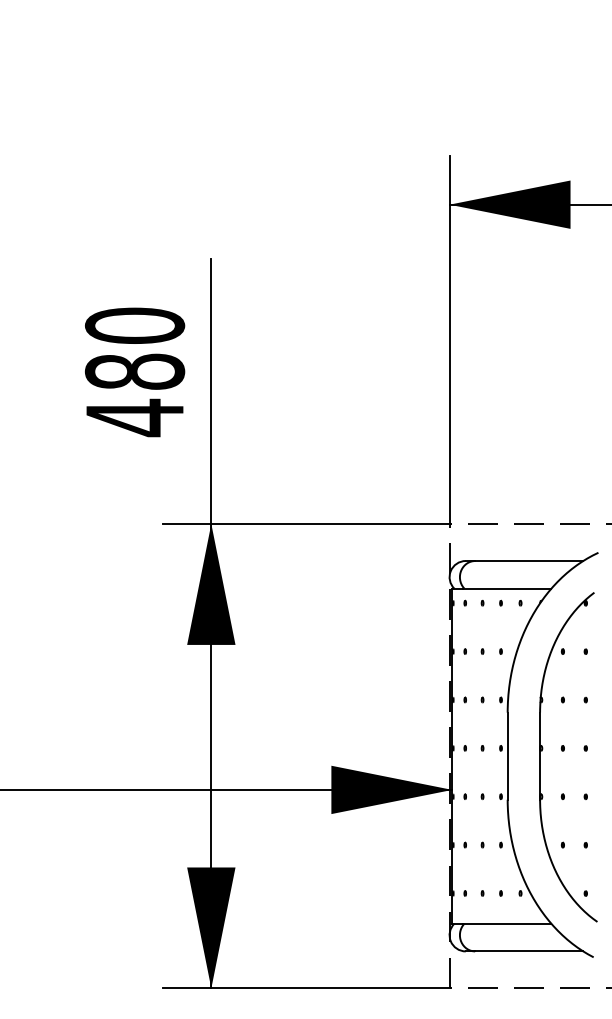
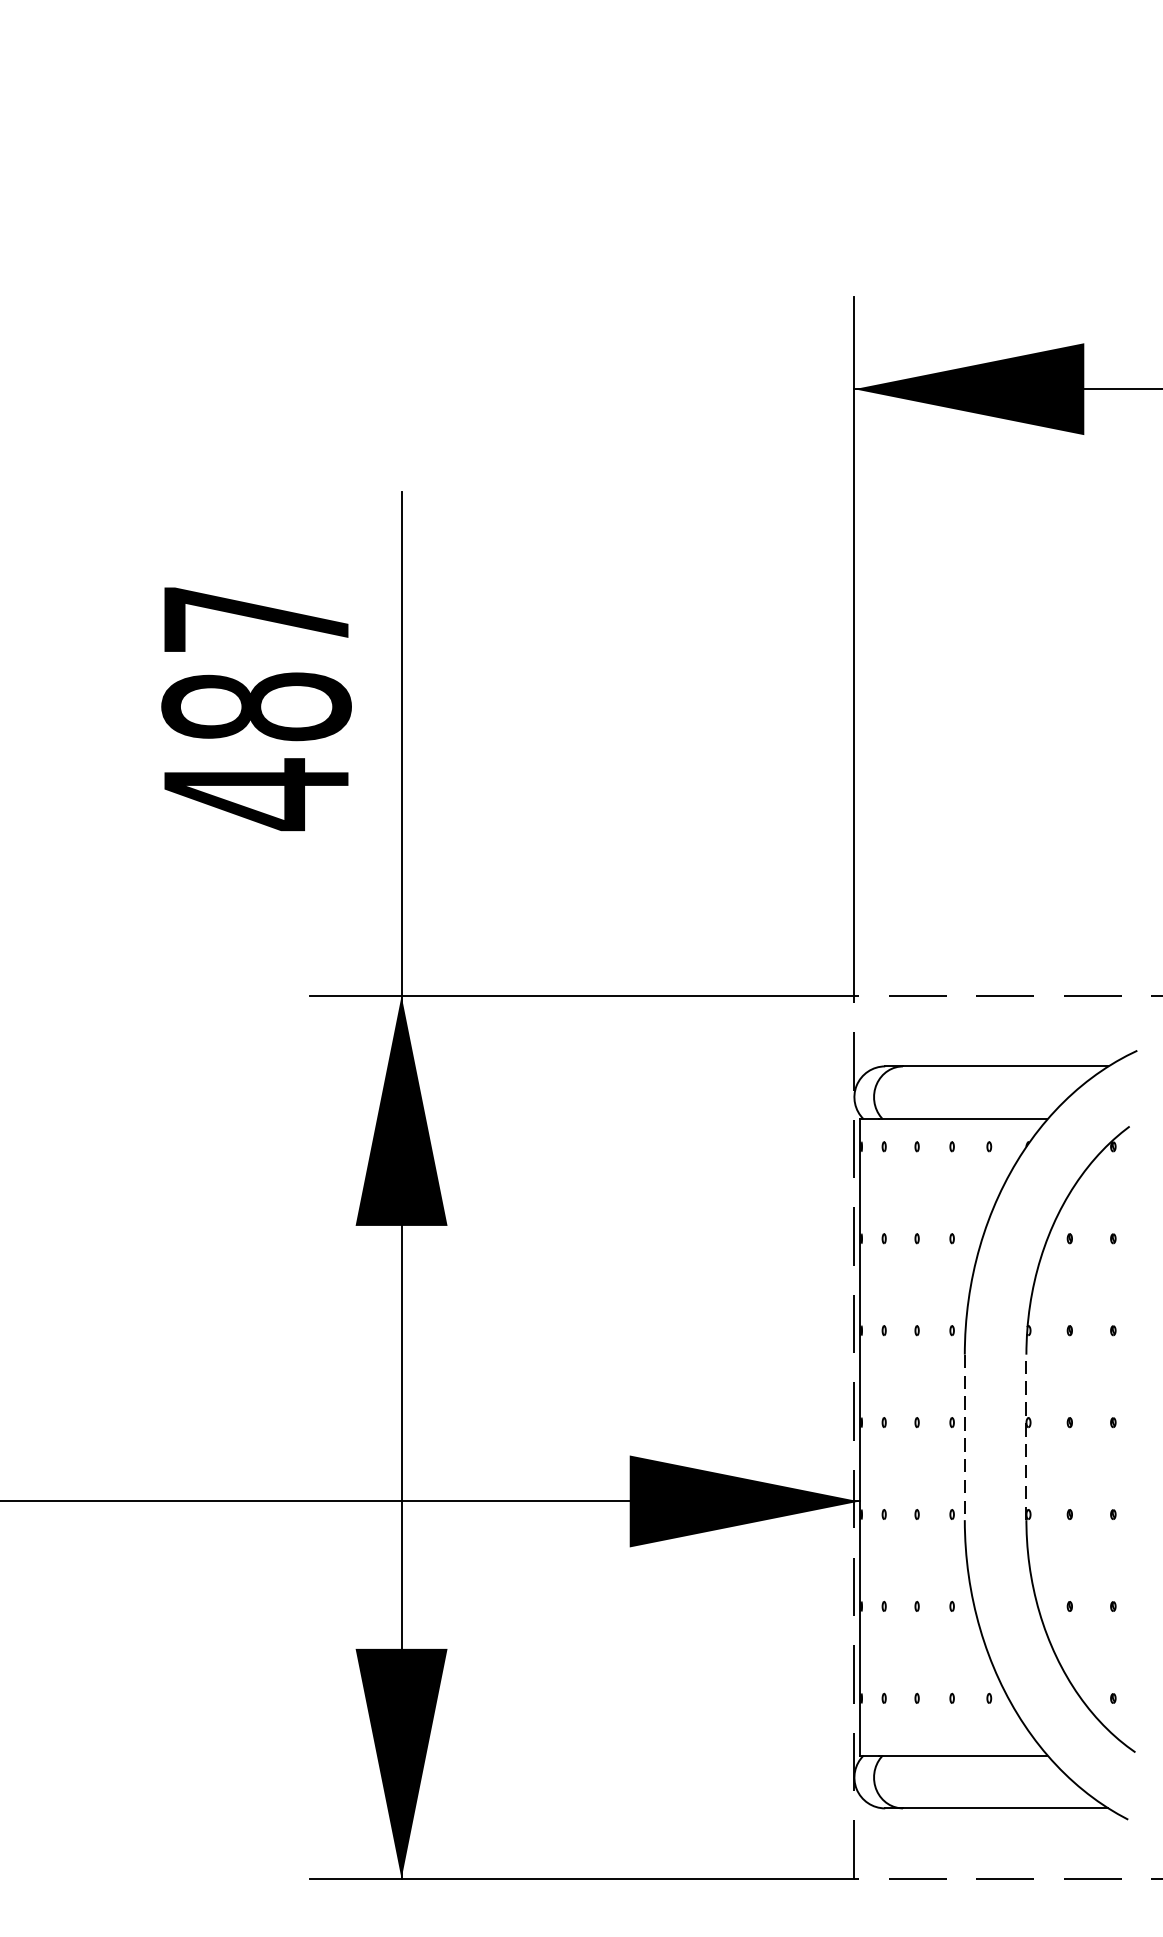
text: (135, 325) -> (257, 618), 480 -> 487
line: (507, 756) -> (964, 1437), solid -> dashed
line: (540, 756) -> (1027, 1437), solid -> dashed

